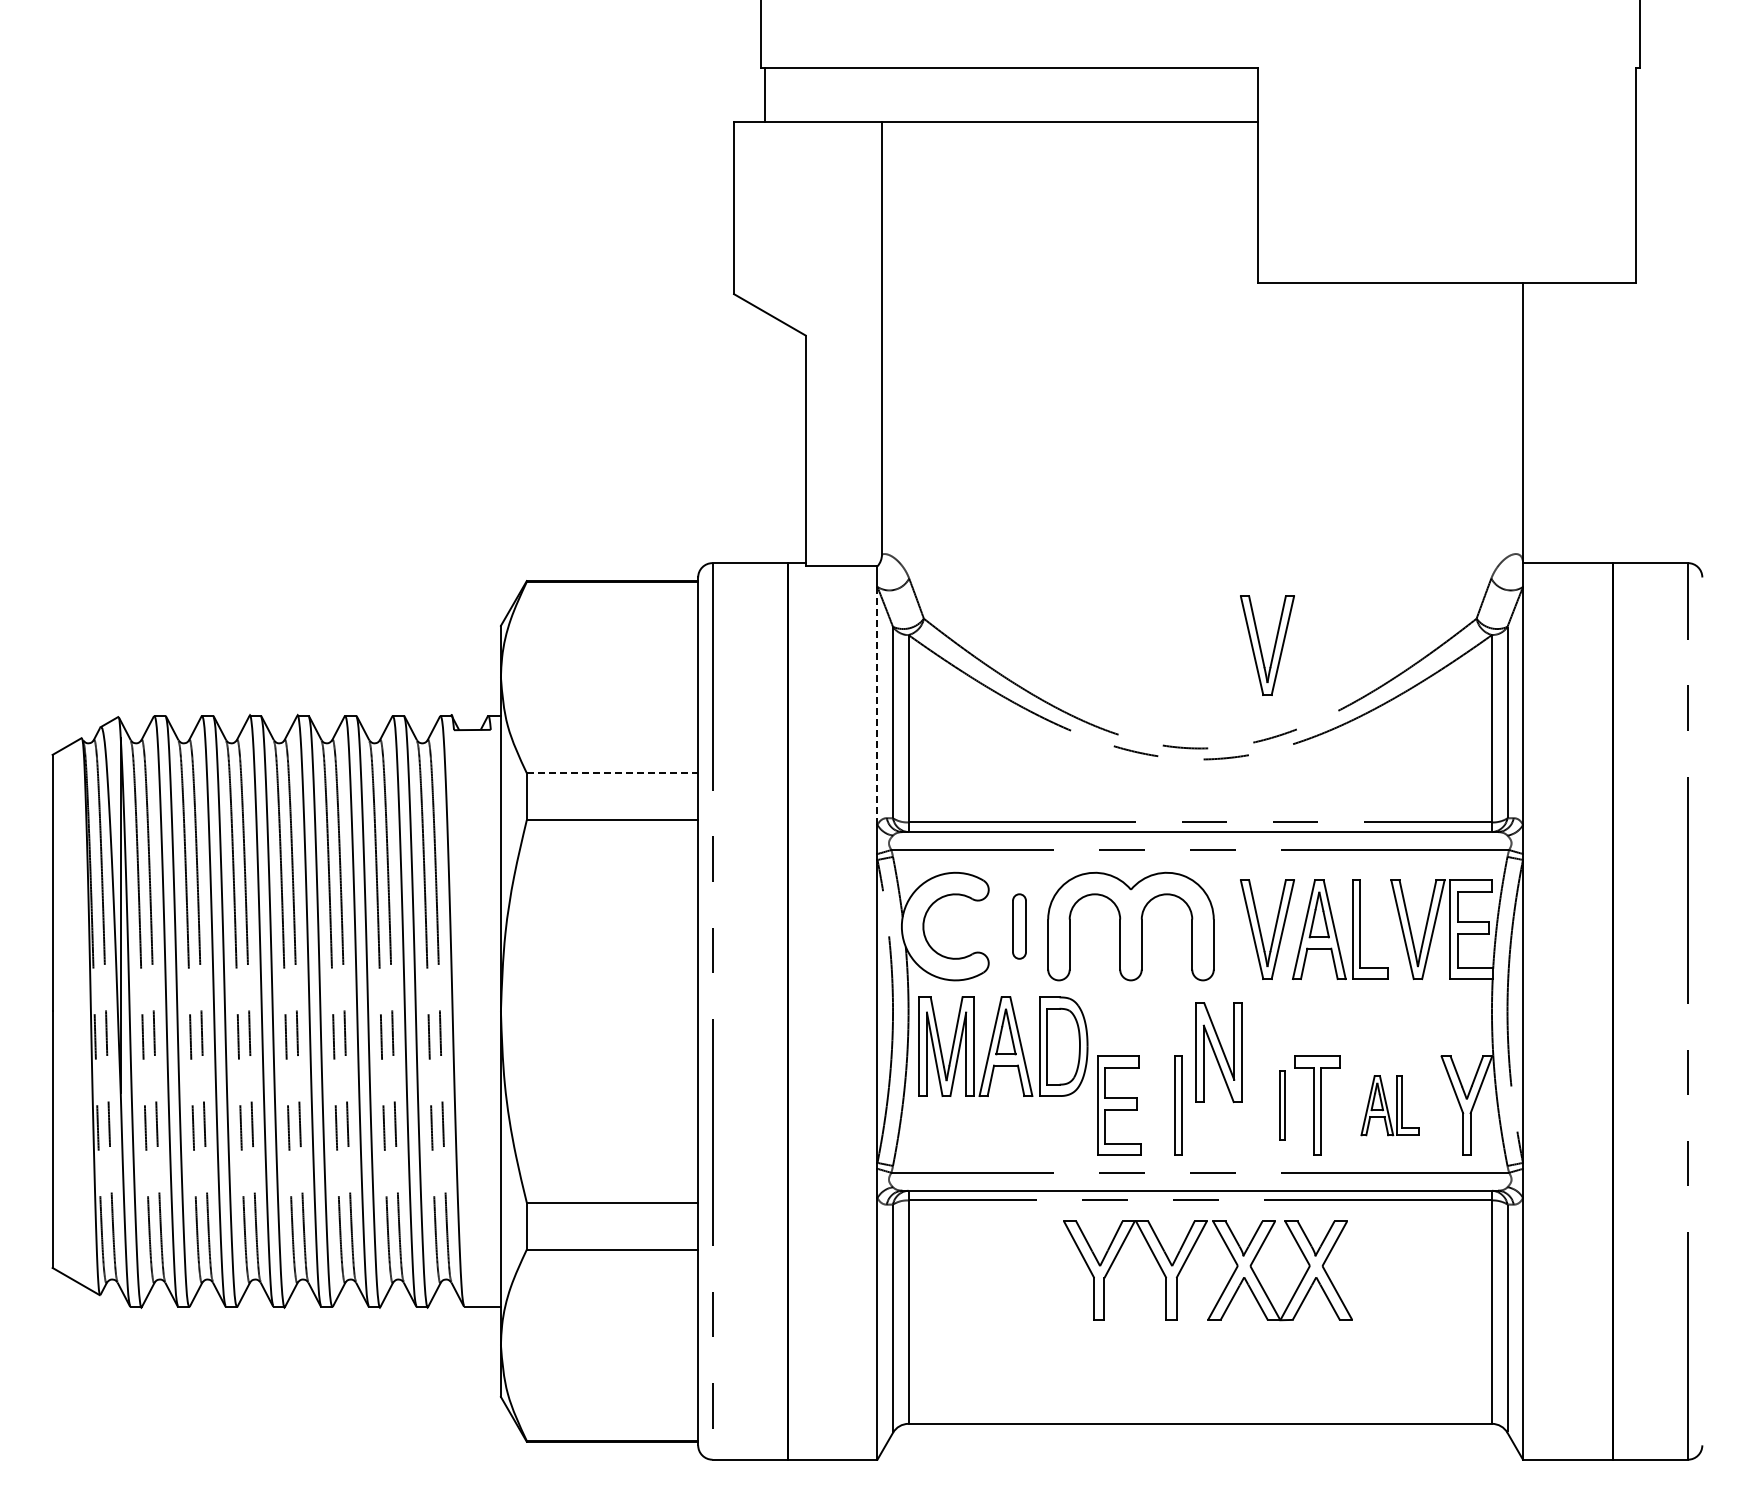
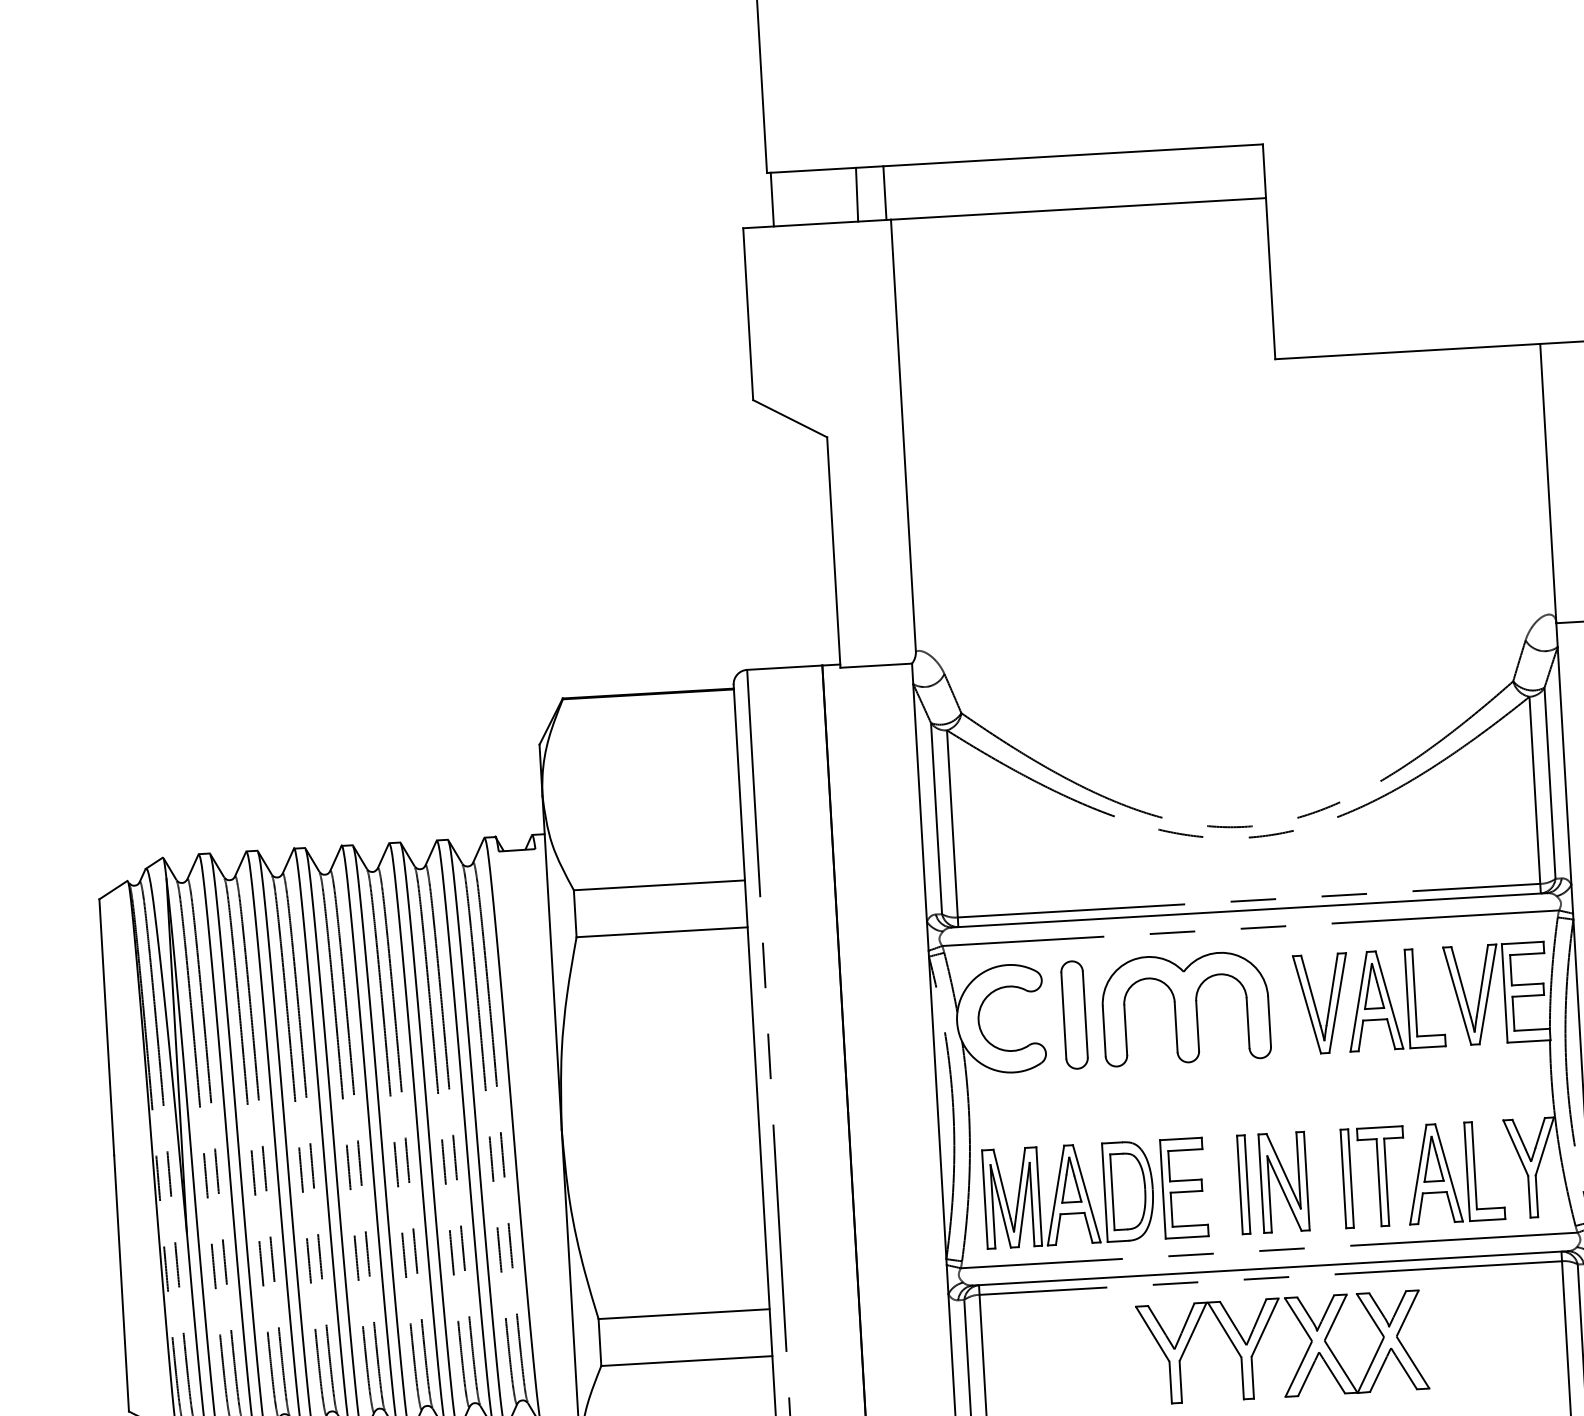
line: (849, 95) -> (857, 195), added
line: (877, 95) -> (884, 193), added
part: (1261, 647) -> (1300, 722), removed
line: (877, 705) -> (920, 802), dashed -> solid
line: (612, 773) -> (659, 885), dashed -> solid
part: (1019, 926) -> (1074, 1014), size x1.67
part: (1003, 1046) -> (1068, 1194), moved
part: (1218, 1052) -> (1283, 1182), moved
part: (1281, 1105) -> (1346, 1178), size x1.43
part: (1389, 1105) -> (1454, 1172), size x1.67

